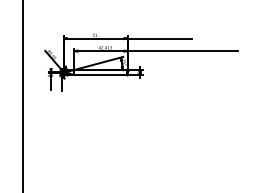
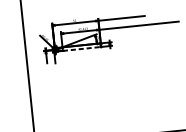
line: (101, 75) -> (82, 49), solid -> dashed

